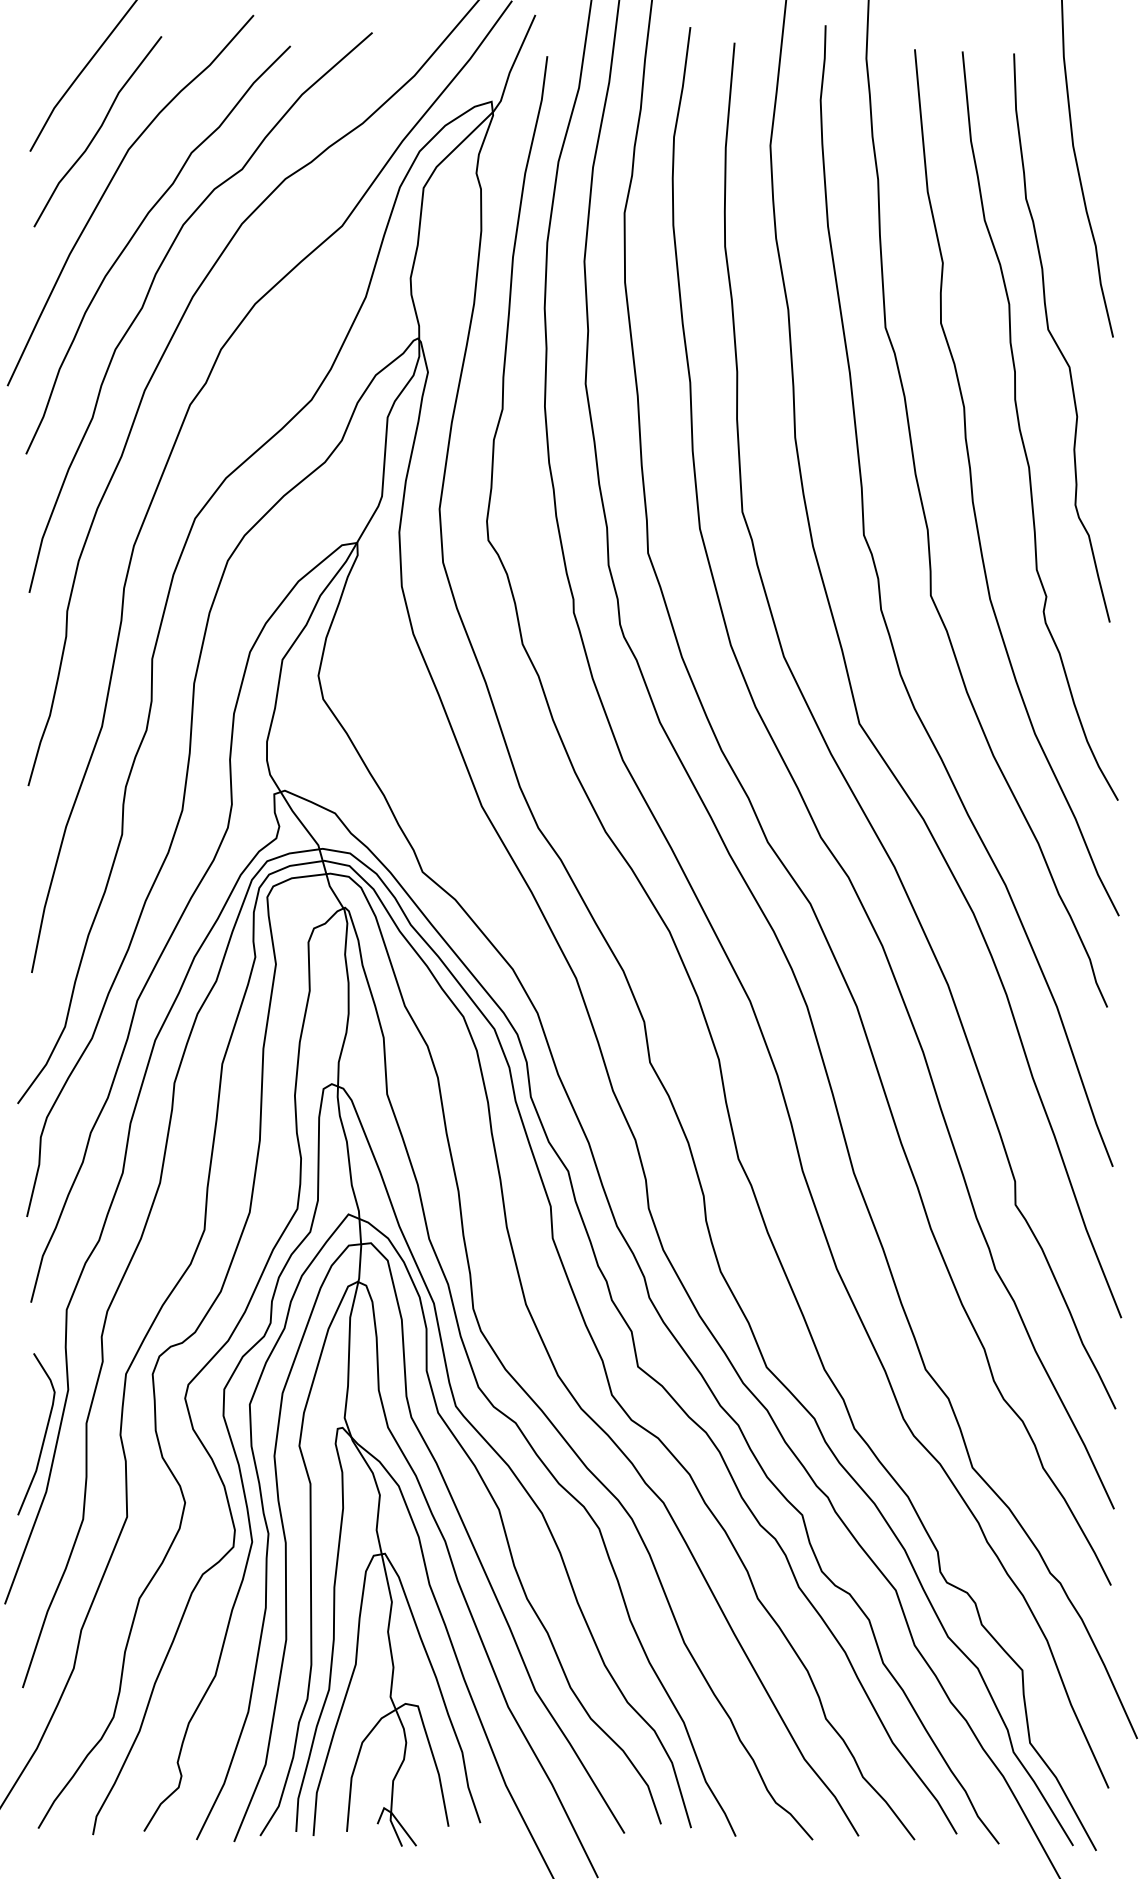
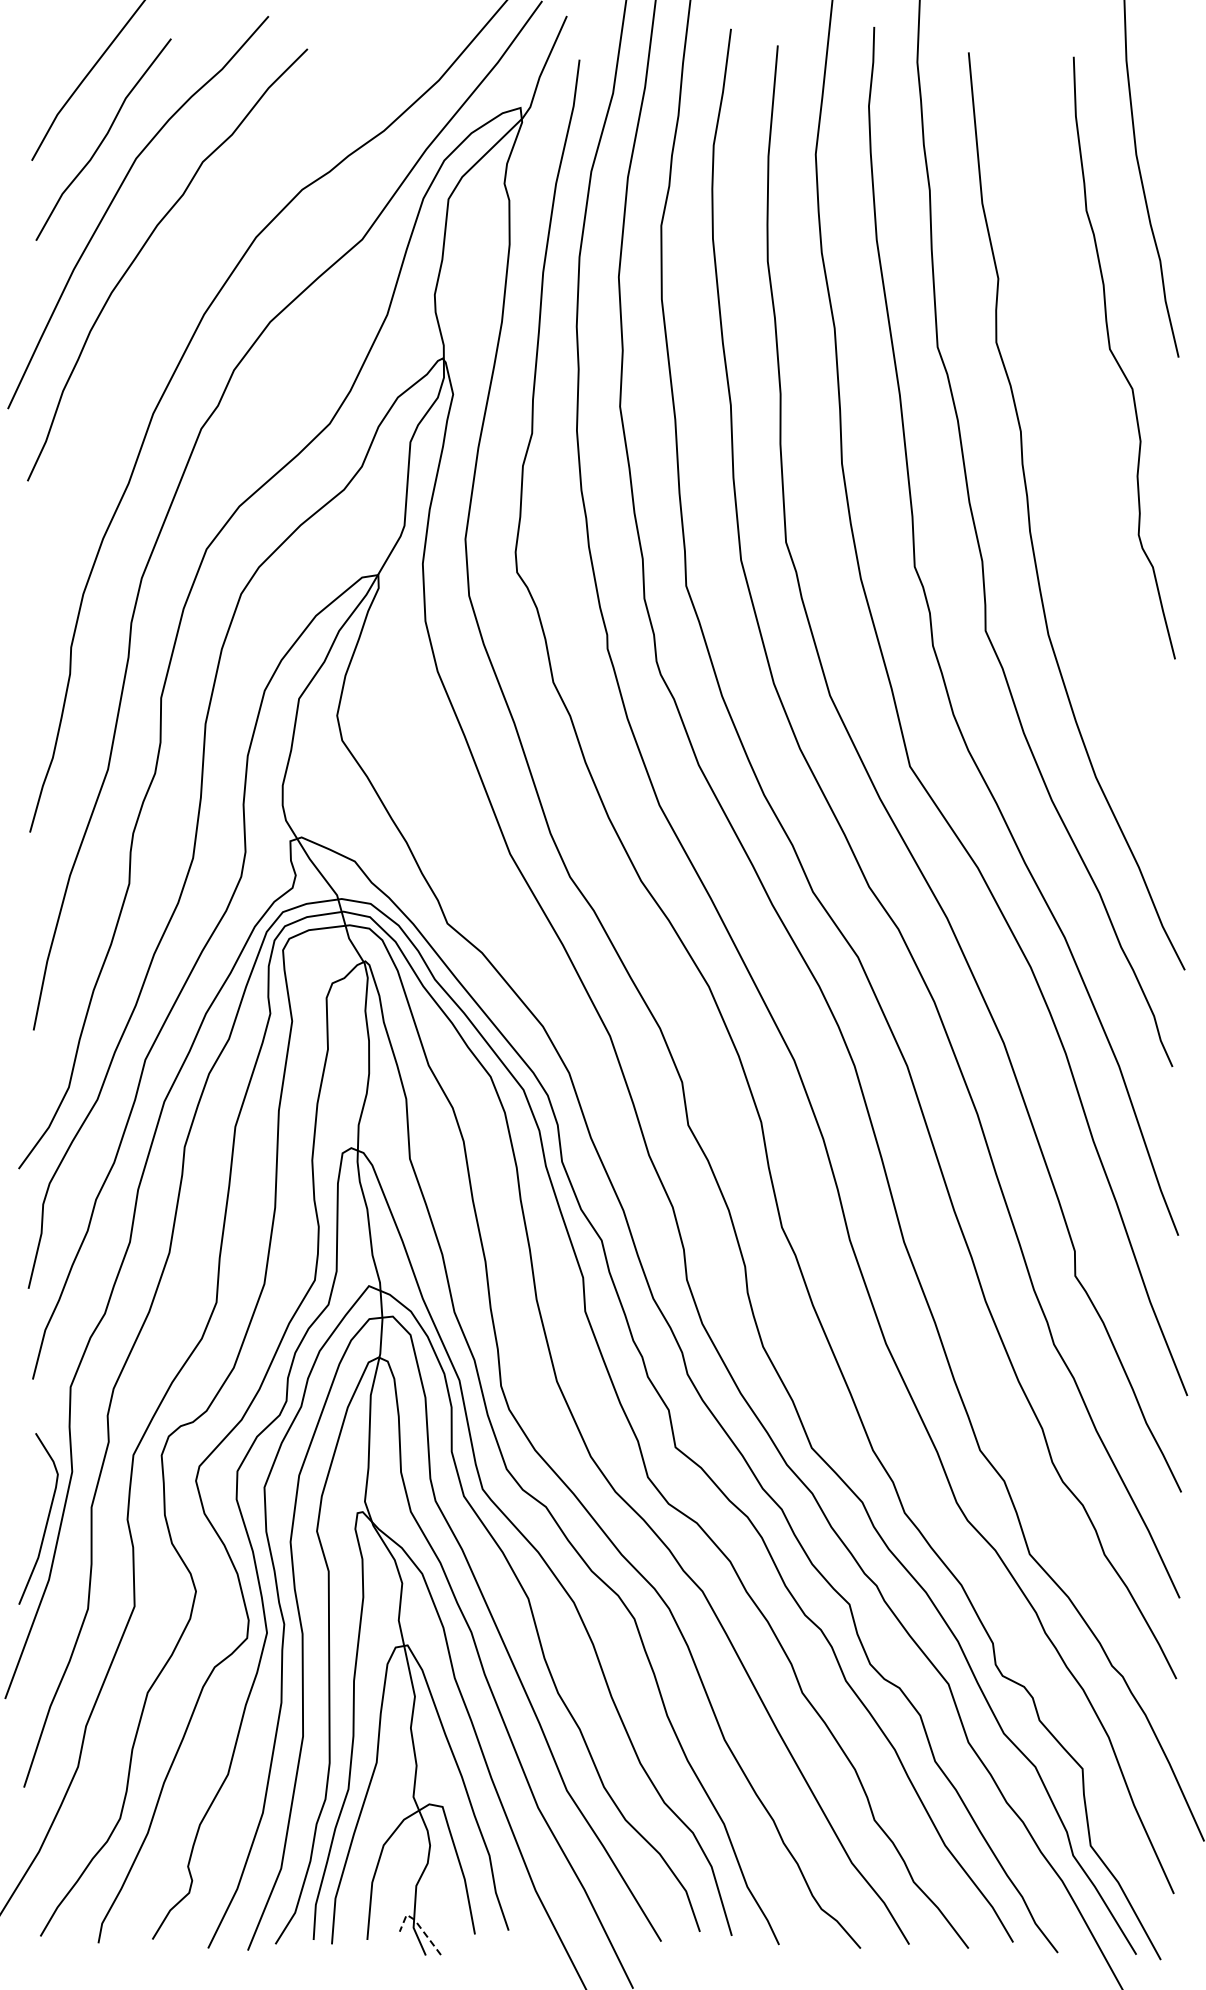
curve: (149, 292) -> (158, 309), removed
curve: (1021, 430) -> (1081, 456), removed
line: (395, 1818) -> (418, 1925), solid -> dashed

